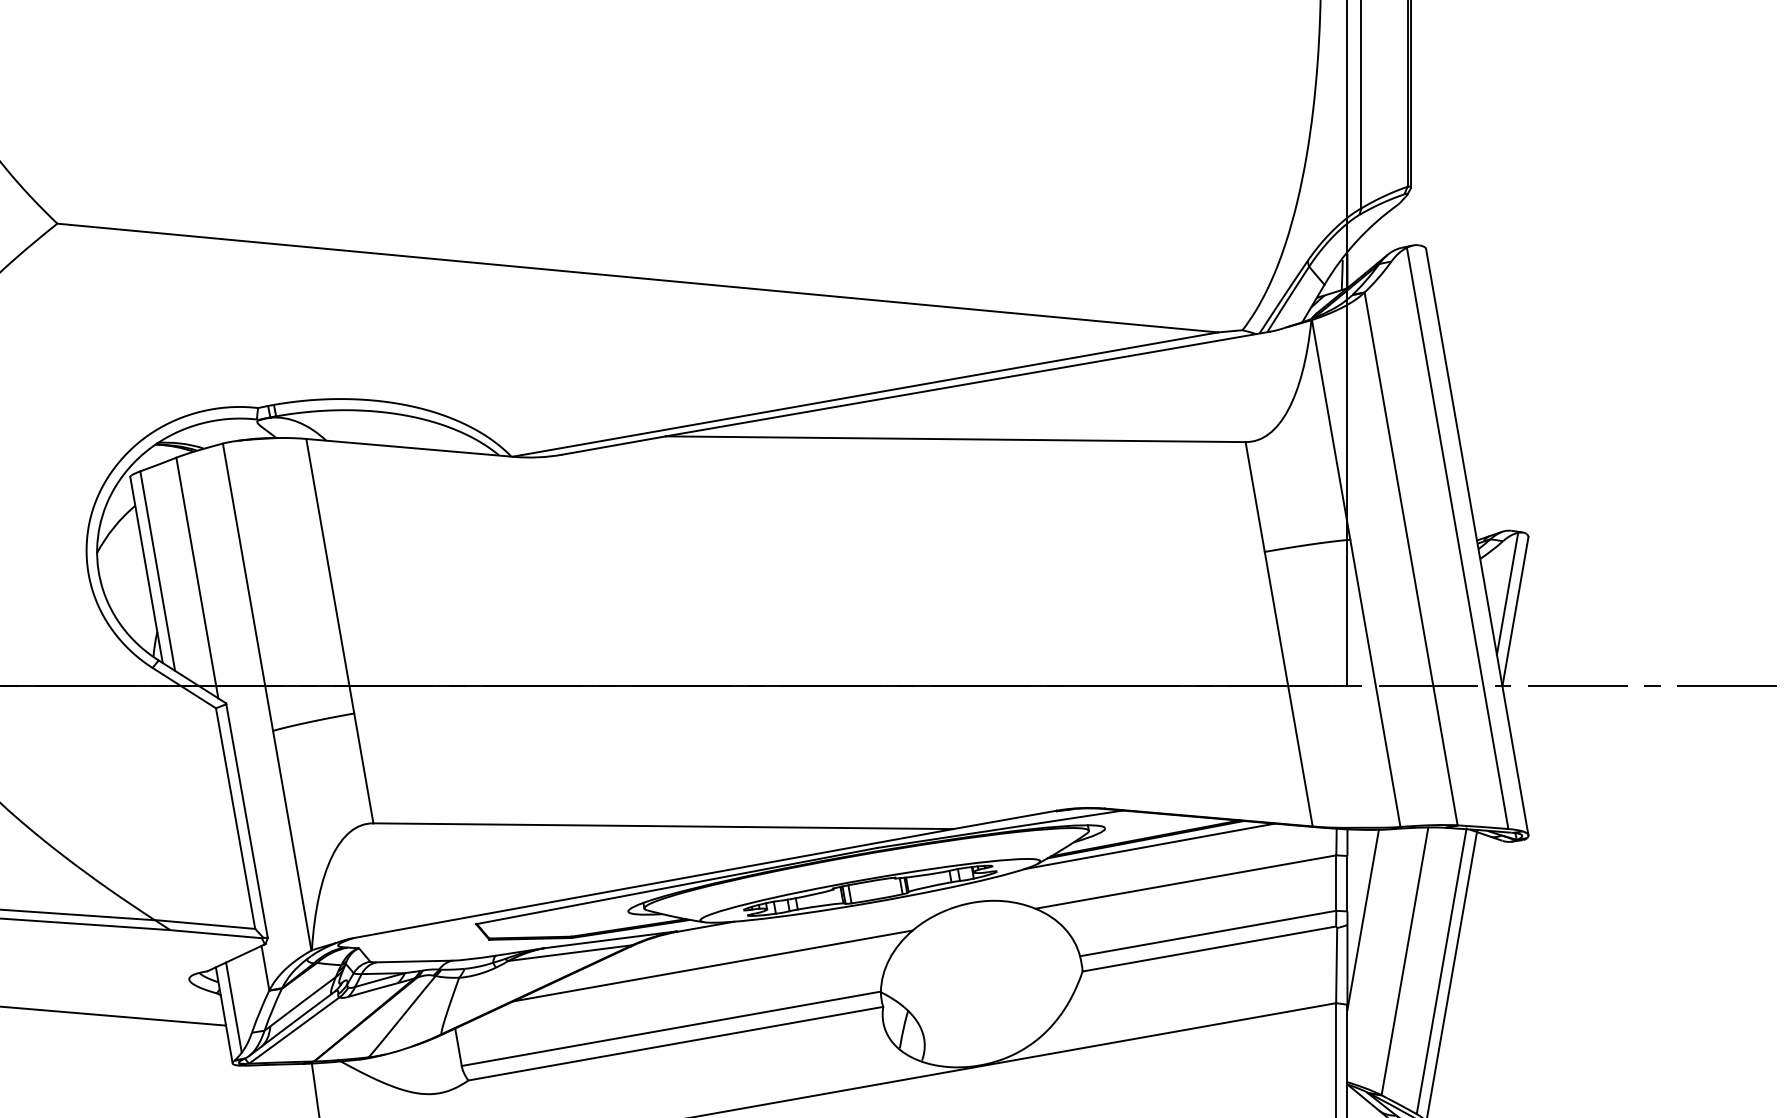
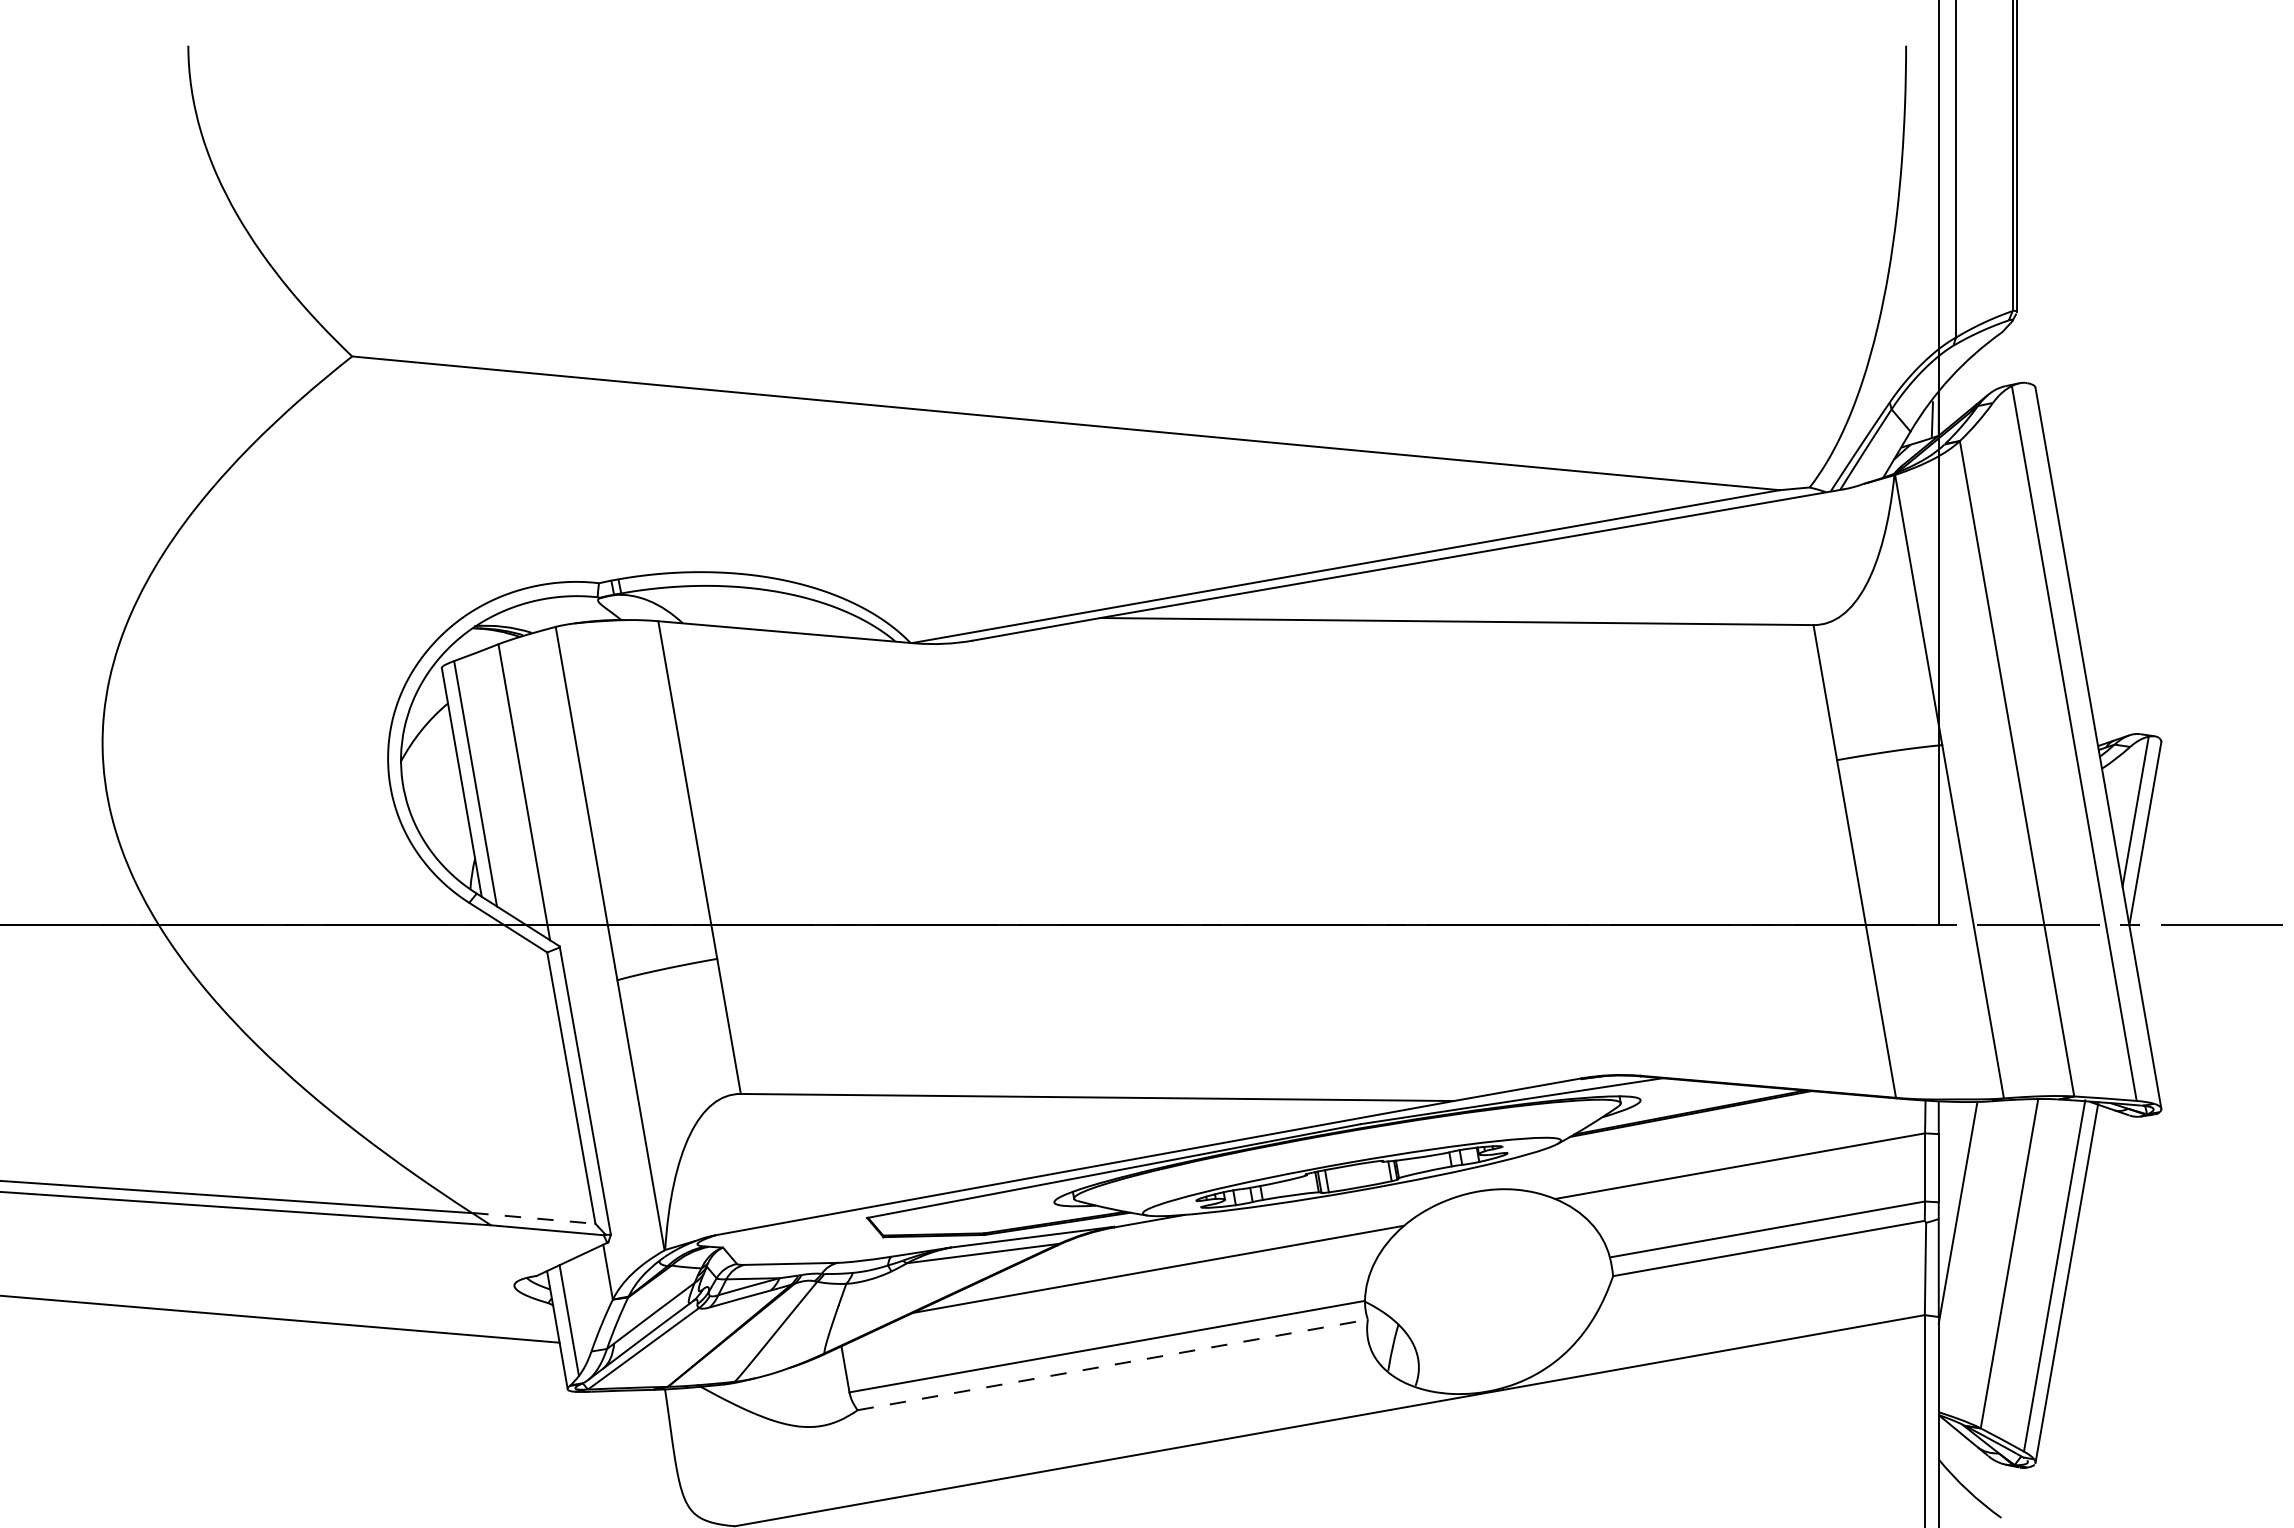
line: (1149, 846) -> (1695, 1122), removed
line: (204, 924) -> (533, 1218), solid -> dashed
line: (676, 1043) -> (1113, 1364), solid -> dashed

